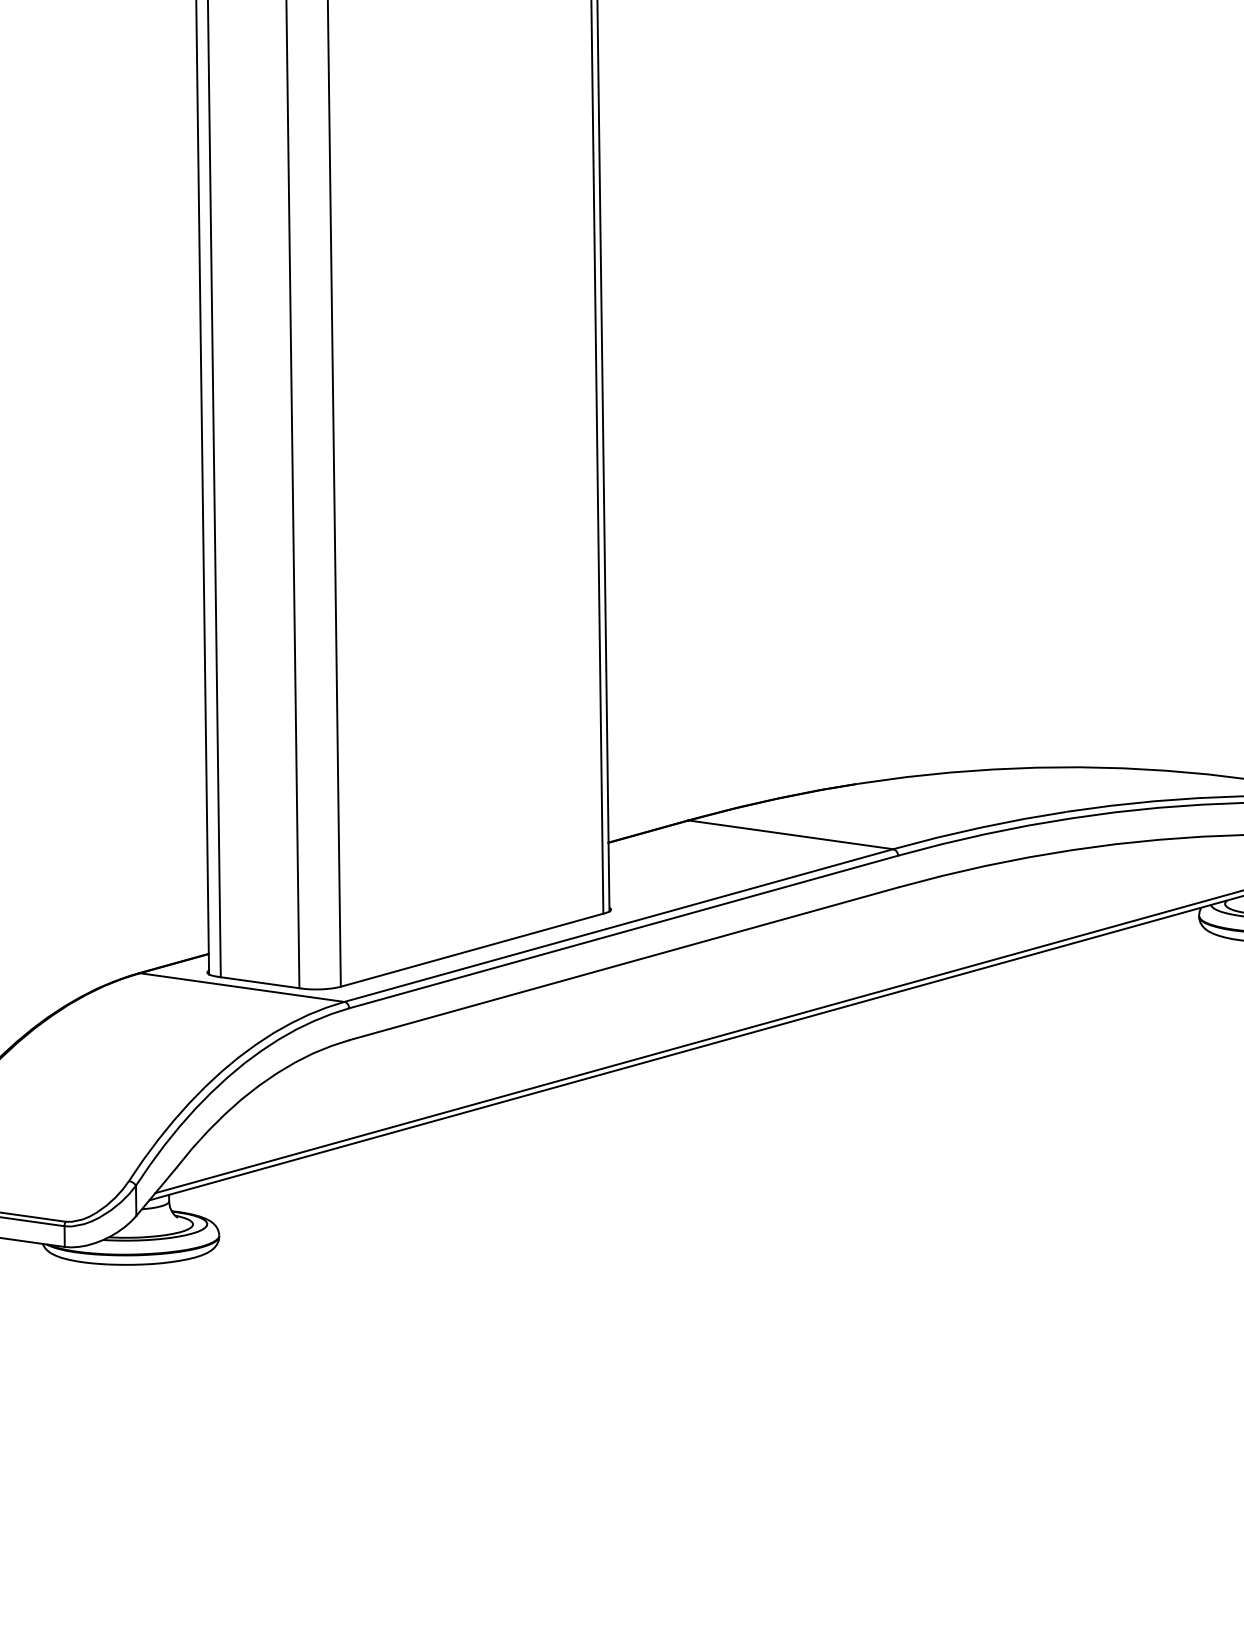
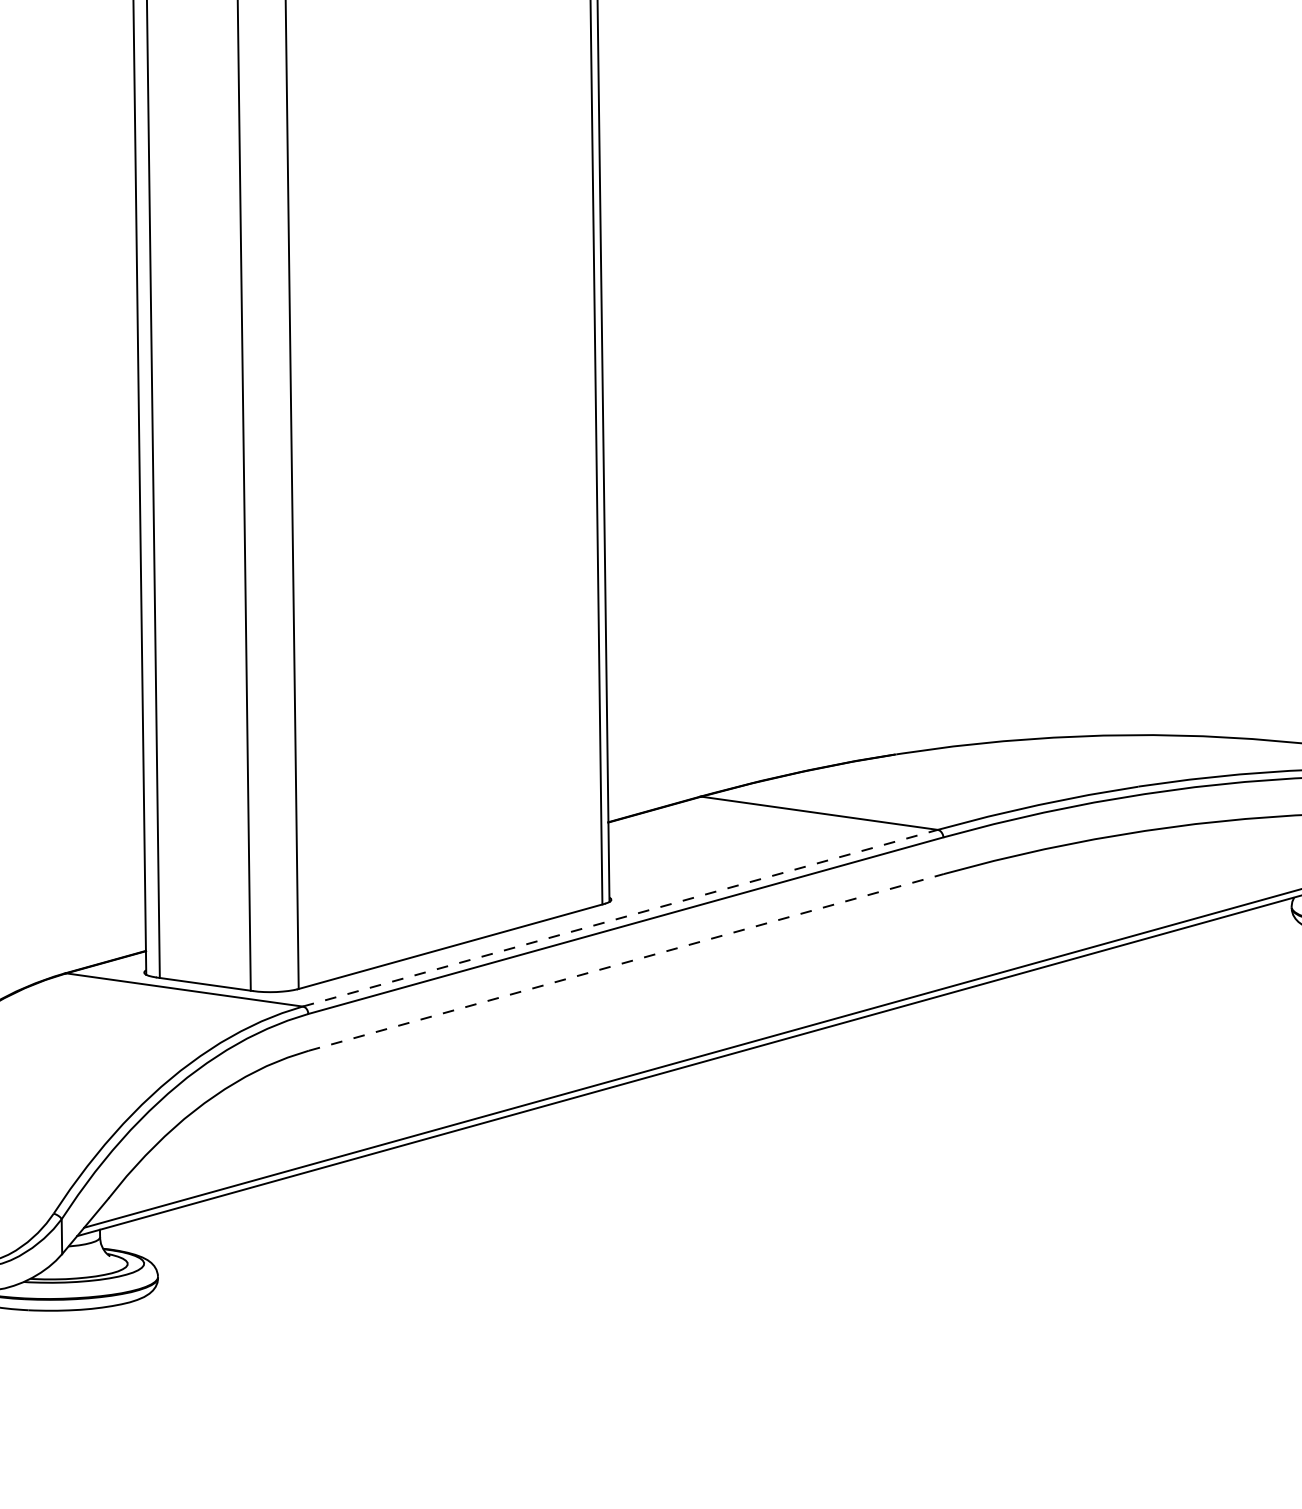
line: (618, 925) -> (619, 918), solid -> dashed
line: (624, 963) -> (626, 962), solid -> dashed

